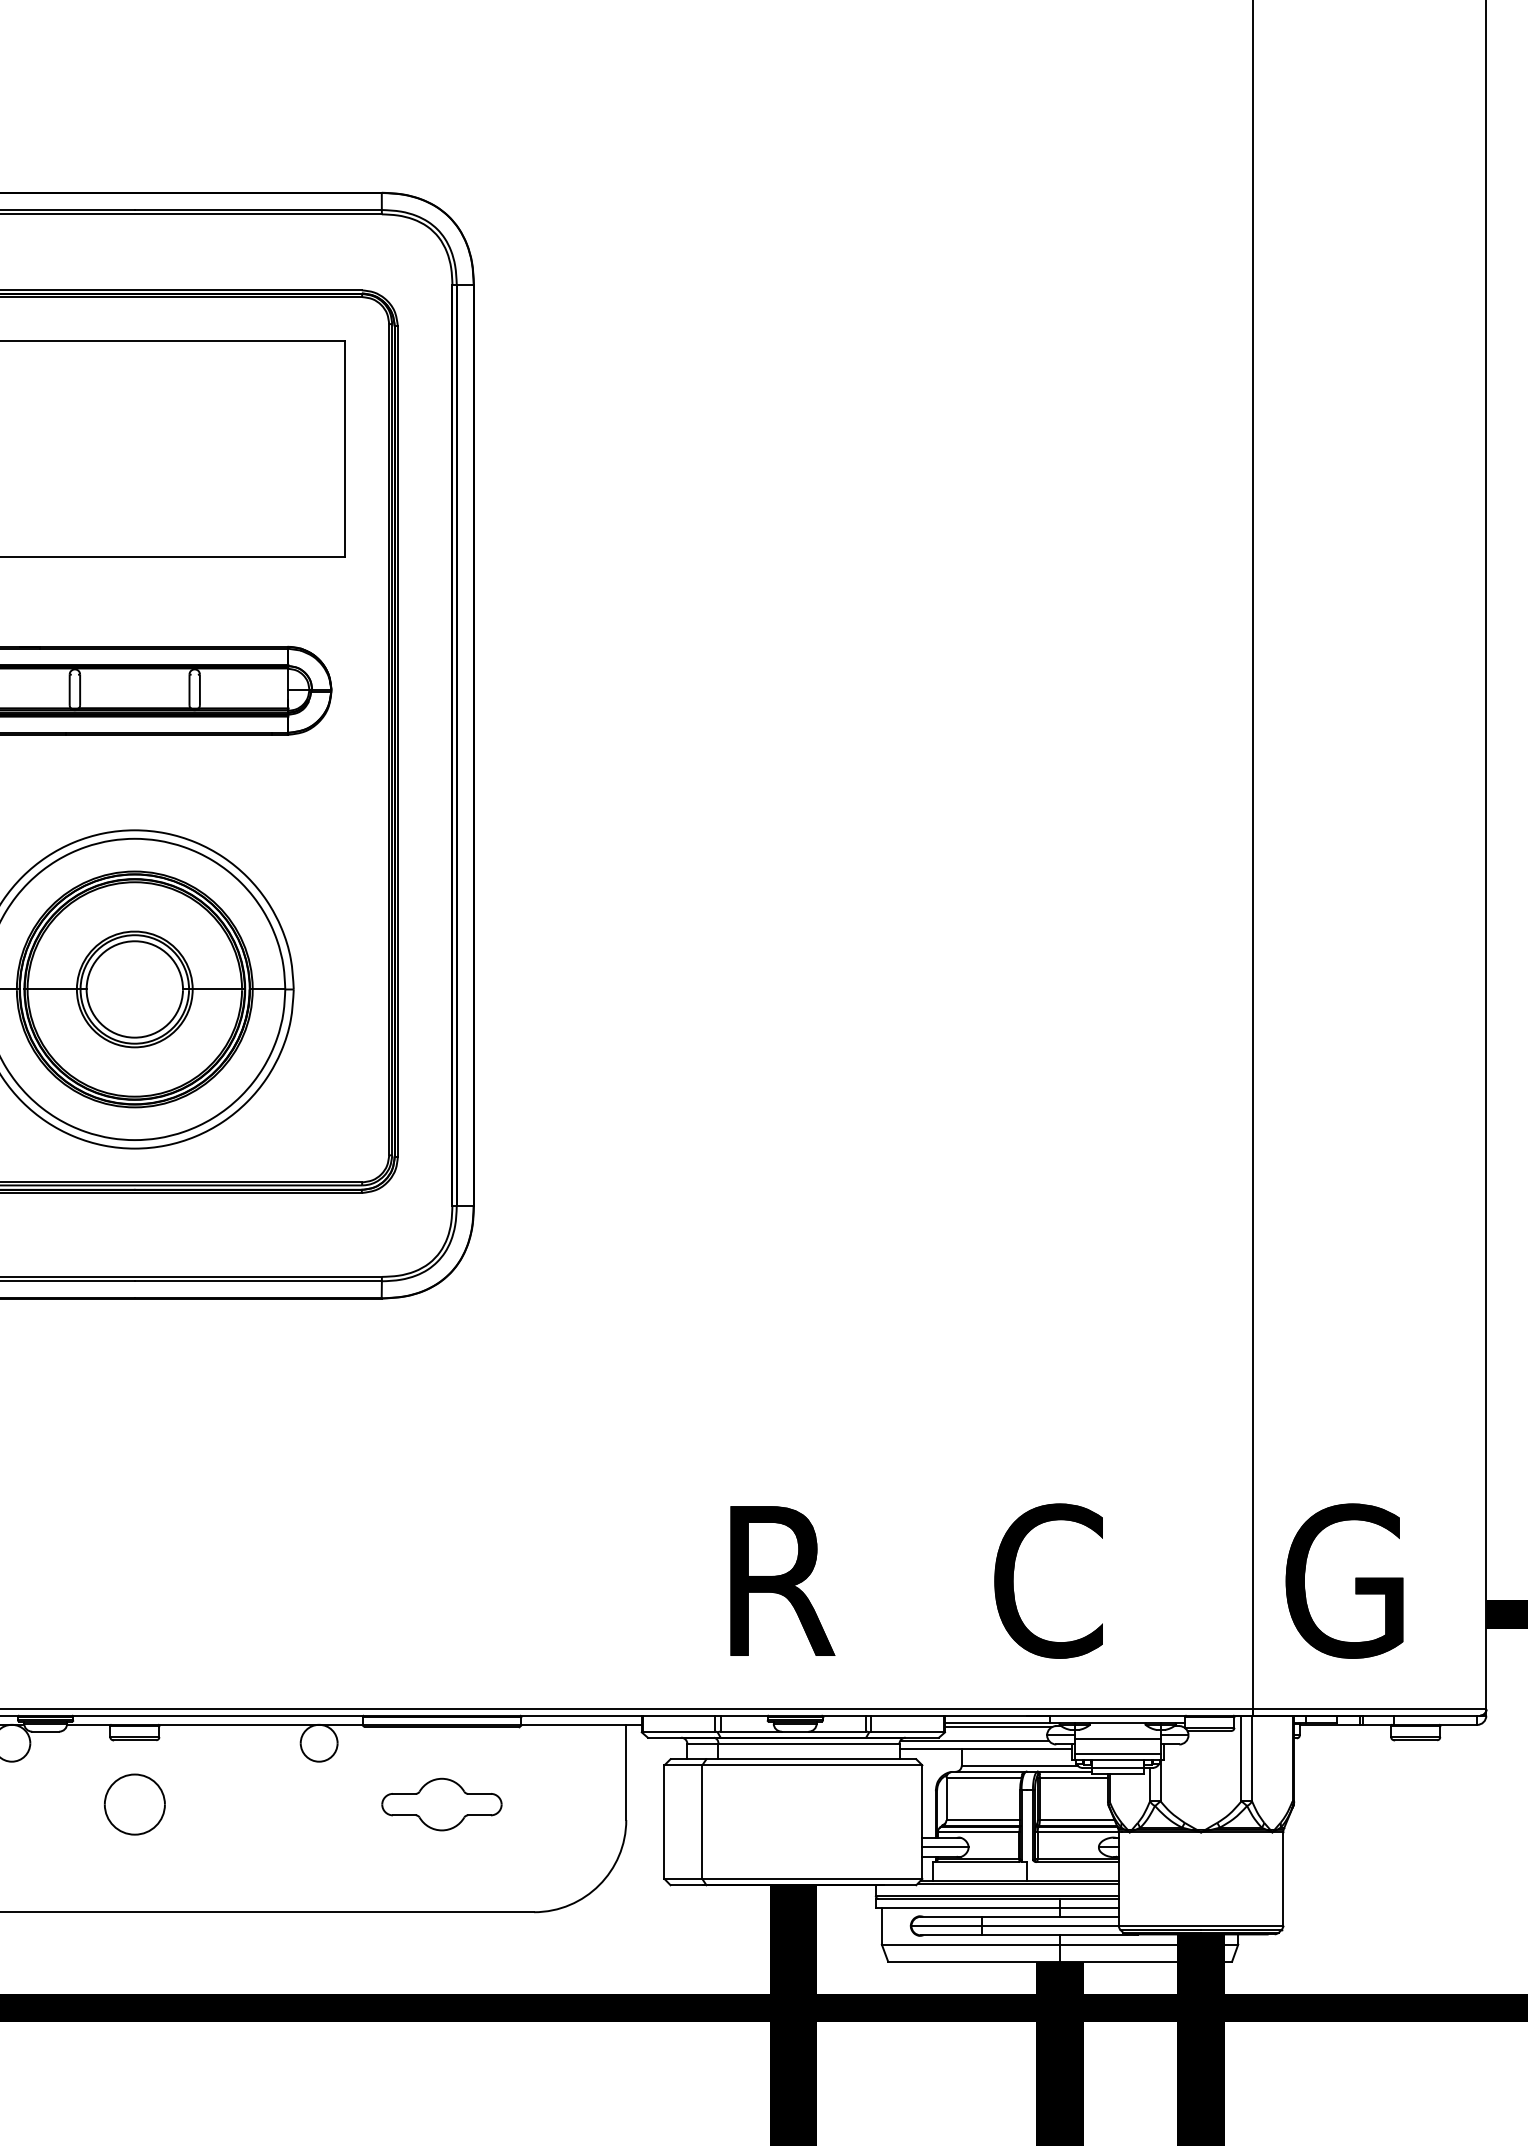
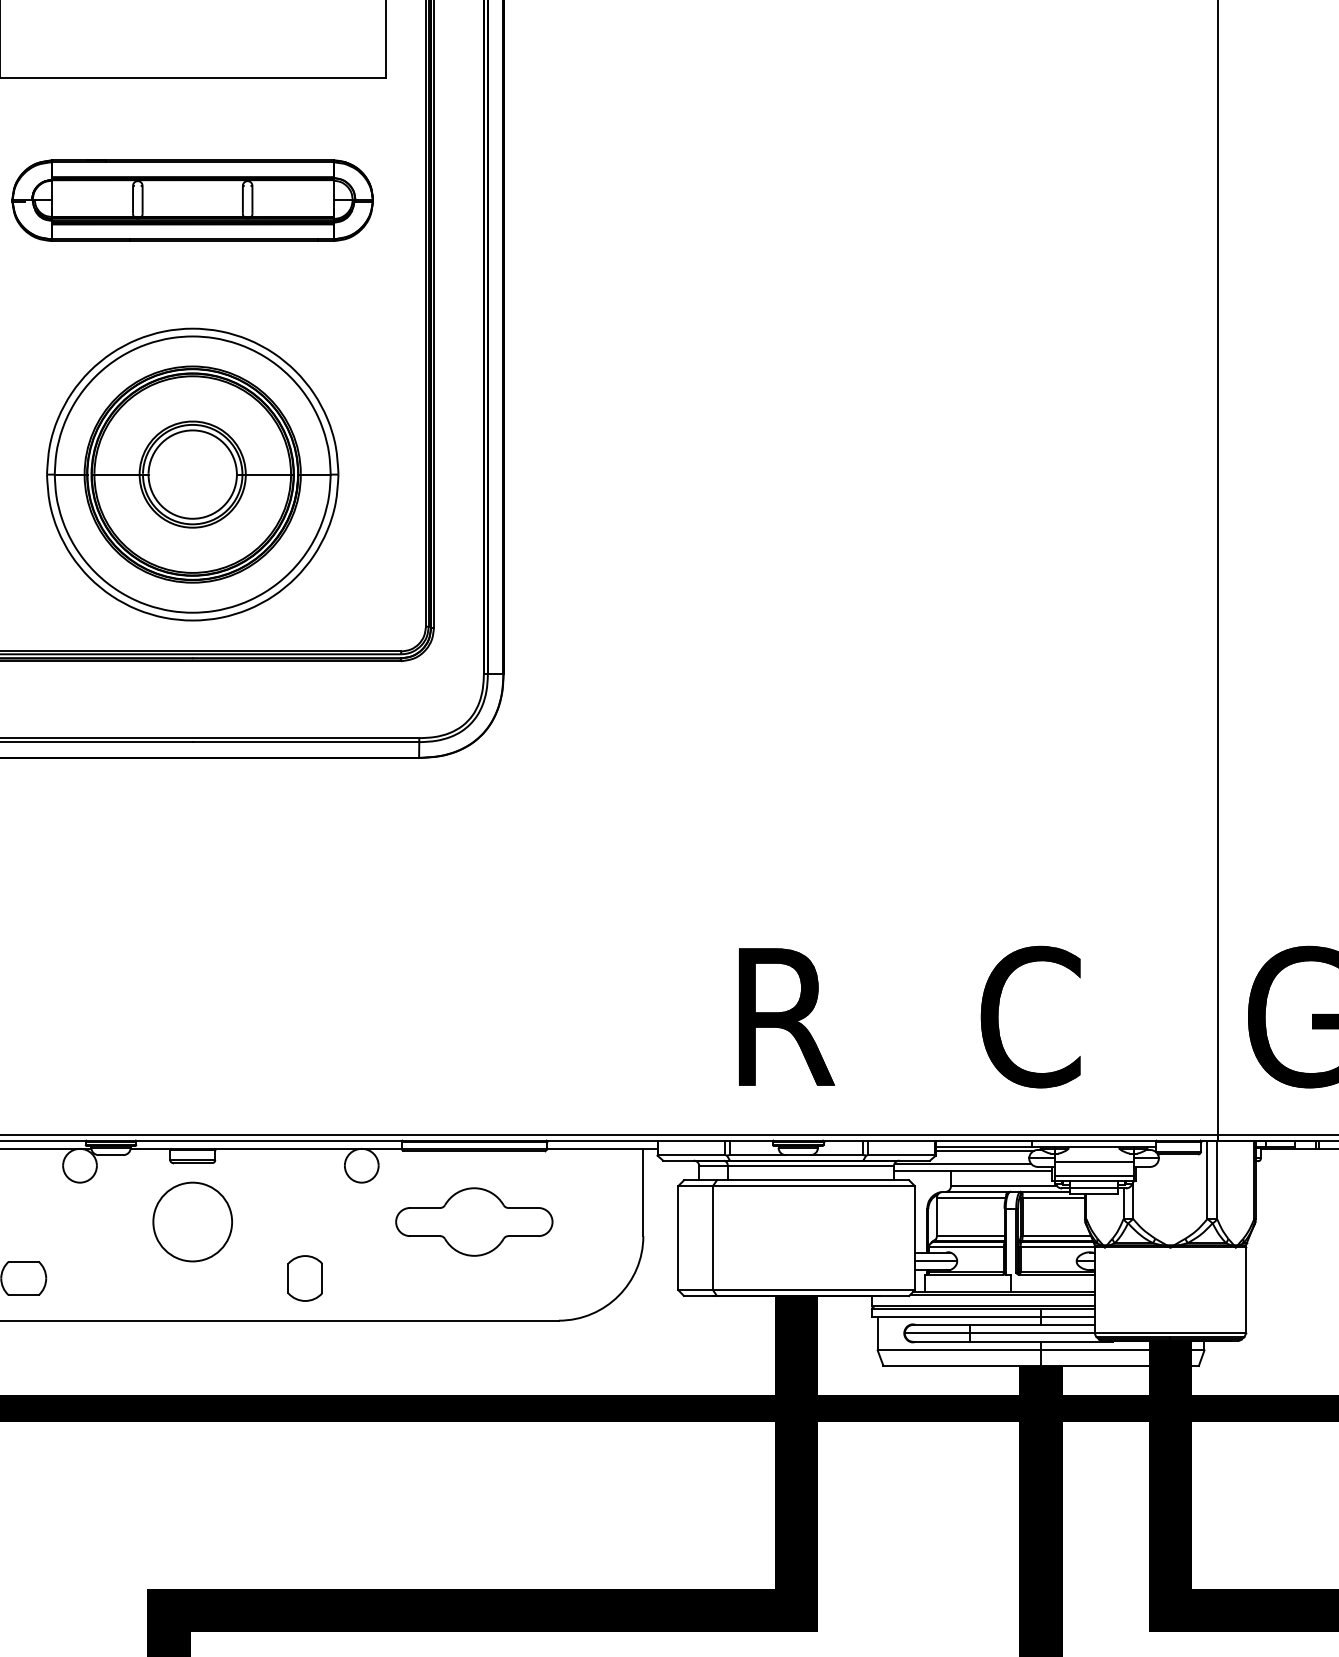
part: (134, 1804) -> (192, 1221), size x1.43
part: (441, 1804) -> (473, 1221), size x1.43
part: (257, 1865) -> (305, 1277), added

